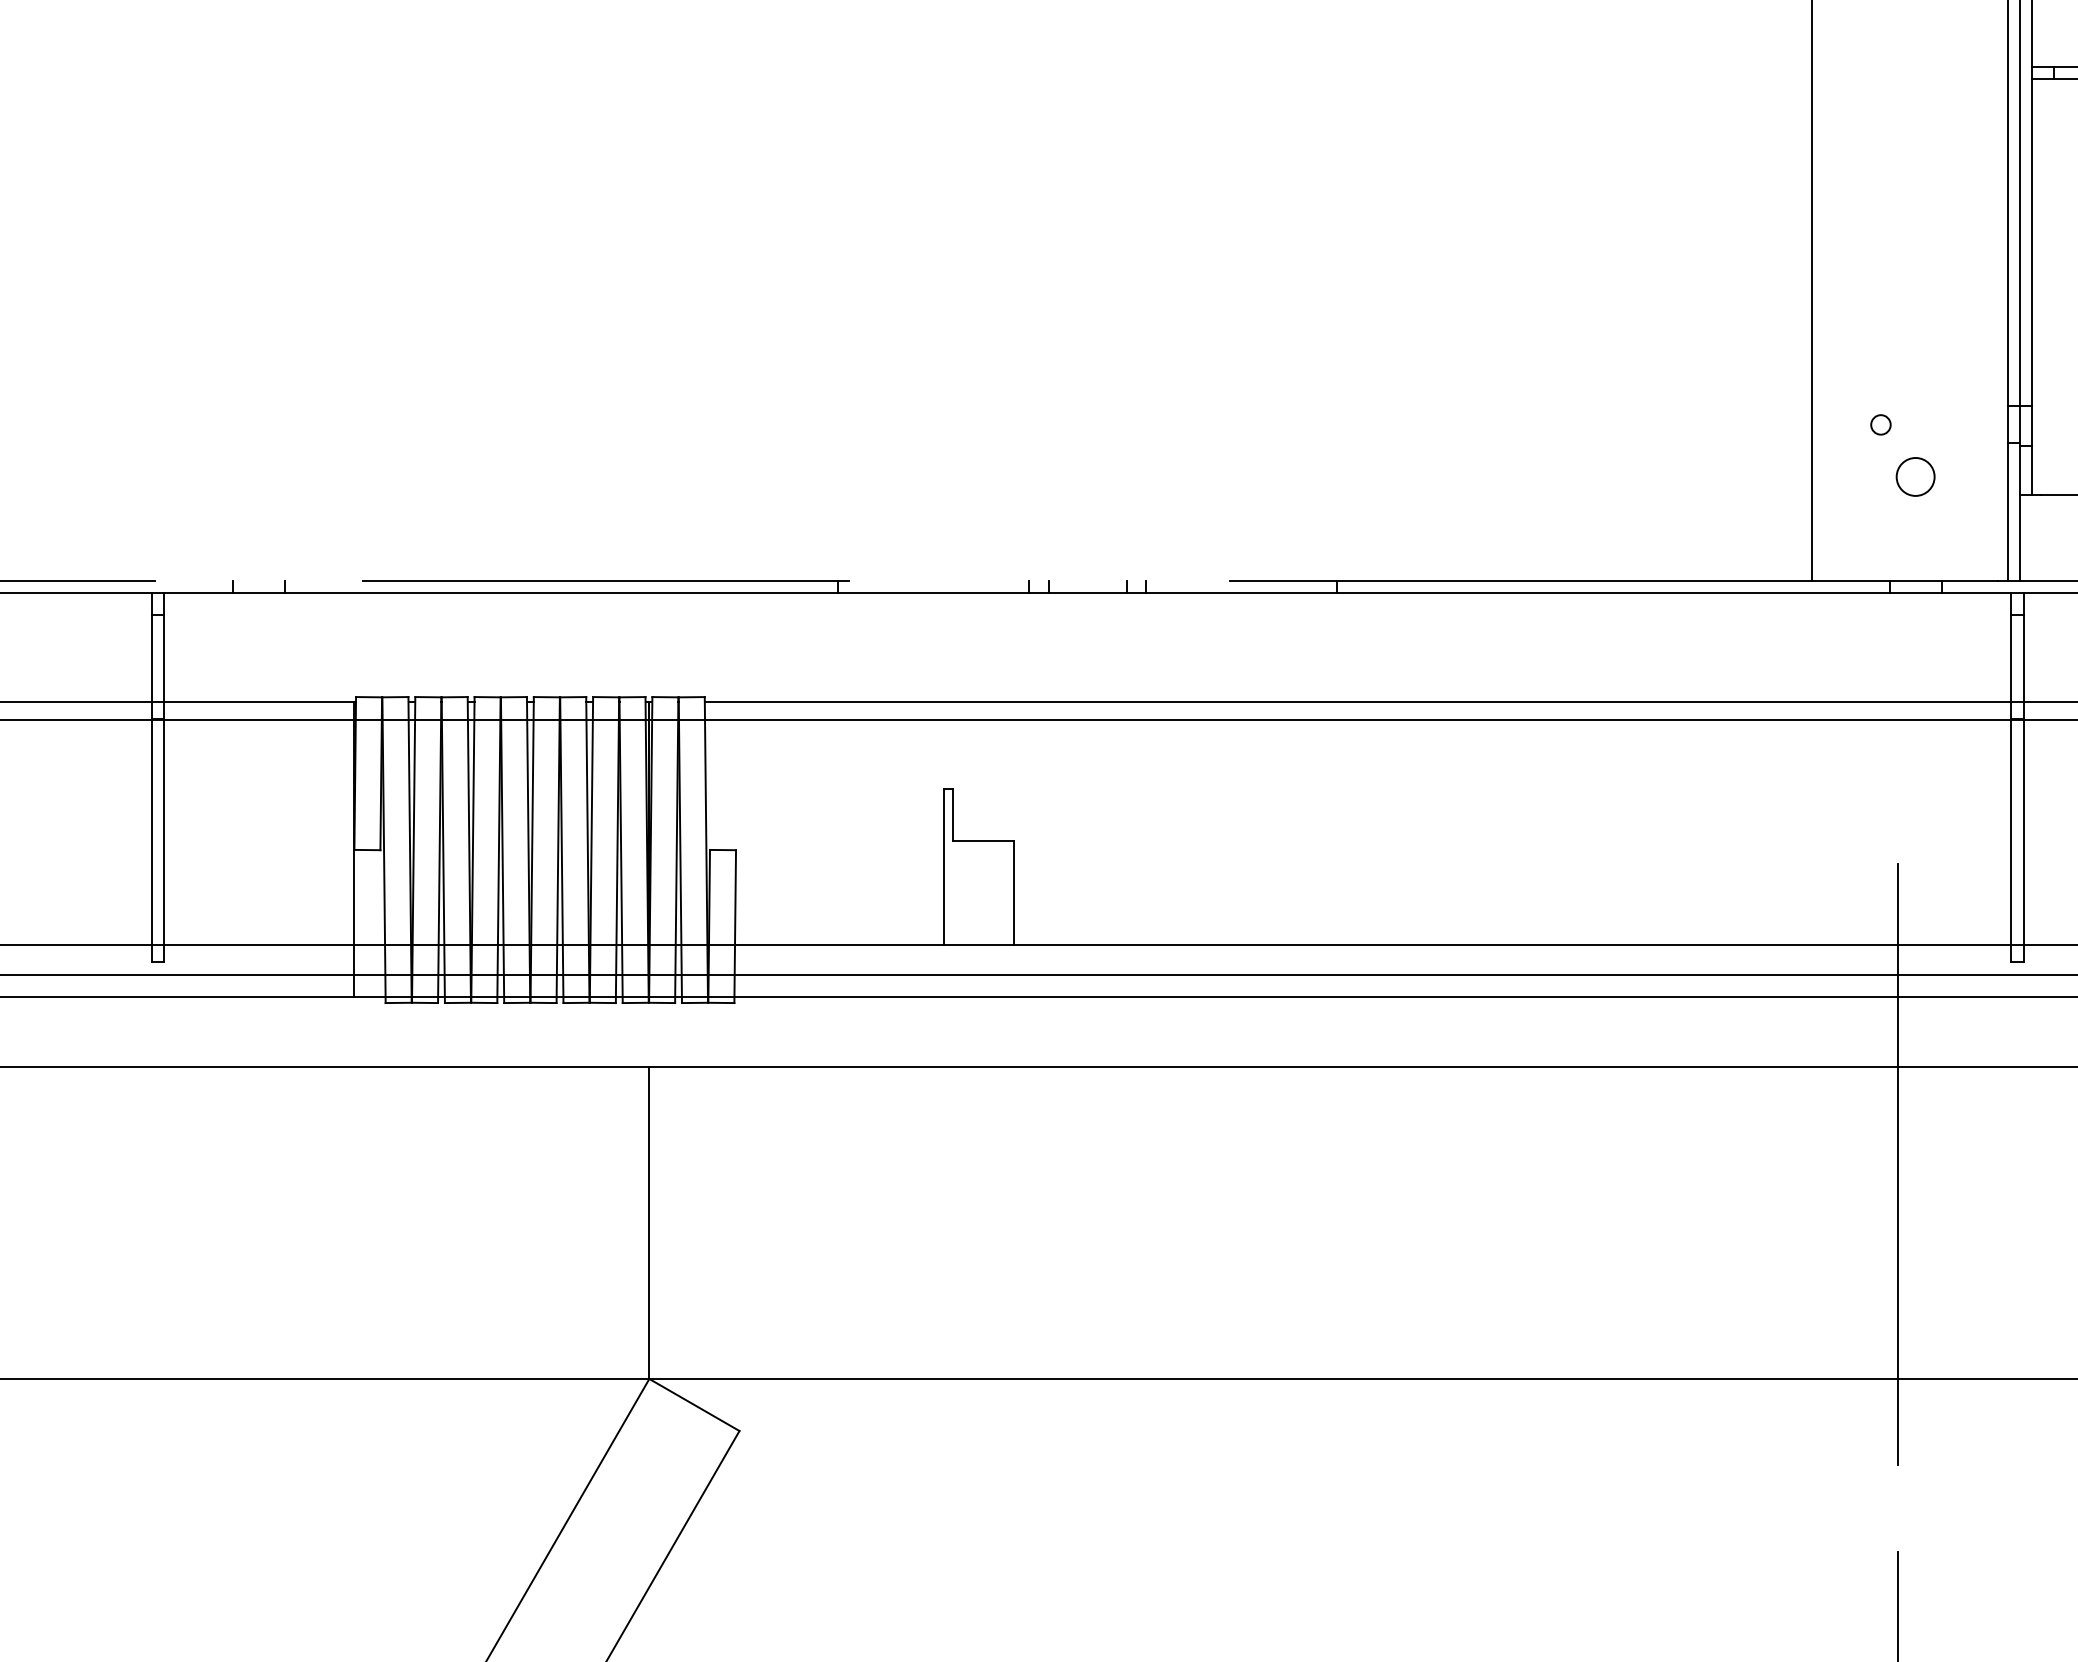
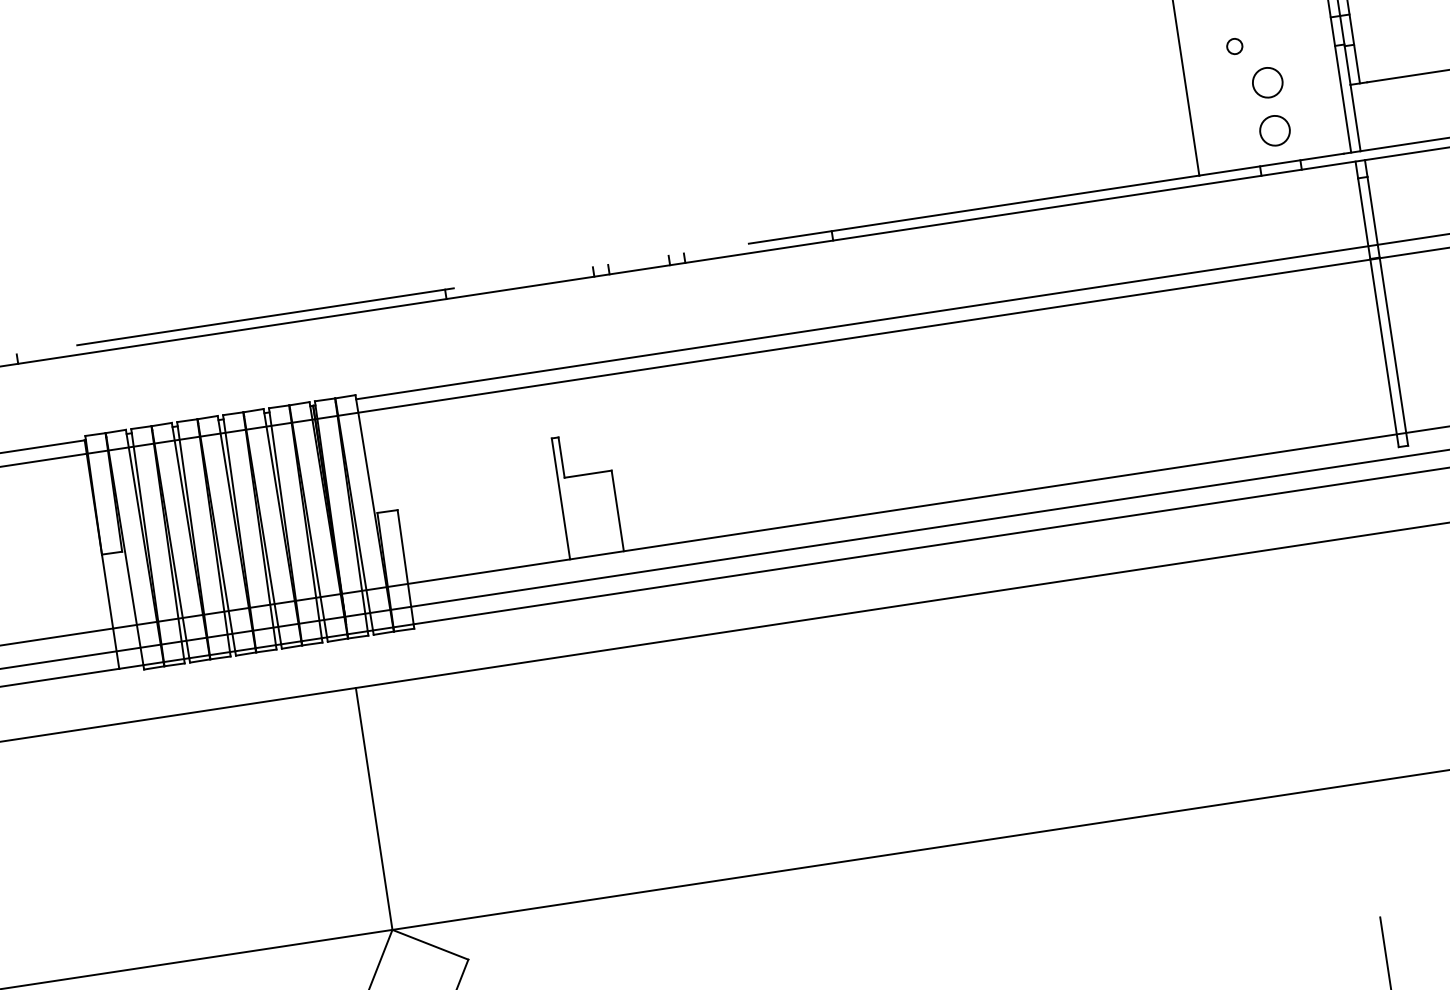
circle: (1915, 538) -> (1274, 130), added
line: (1898, 1163) -> (1334, 616), removed

